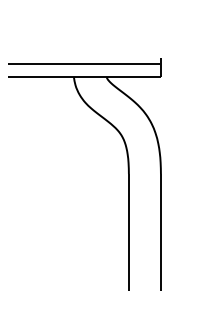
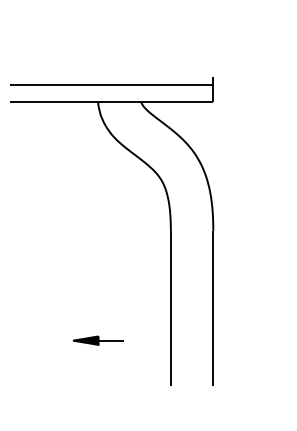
part: (74, 256) -> (98, 340), added

